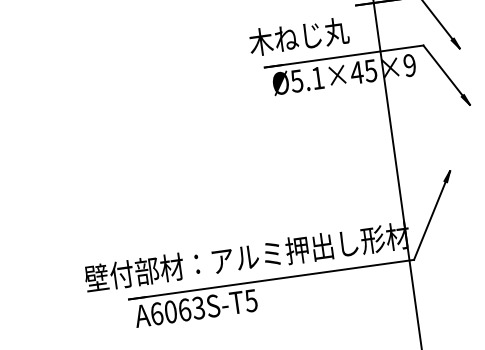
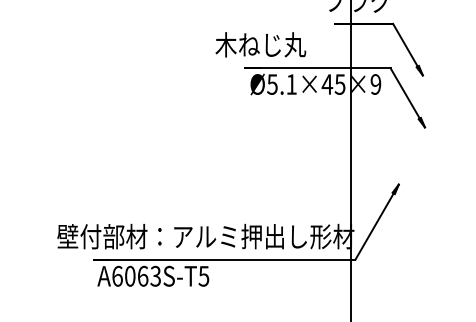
text: (298, 36) -> (260, 44), moved

